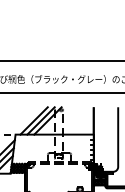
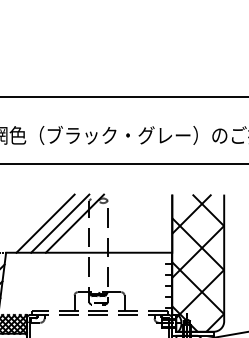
hatch: (105, 139) -> (197, 263), added

